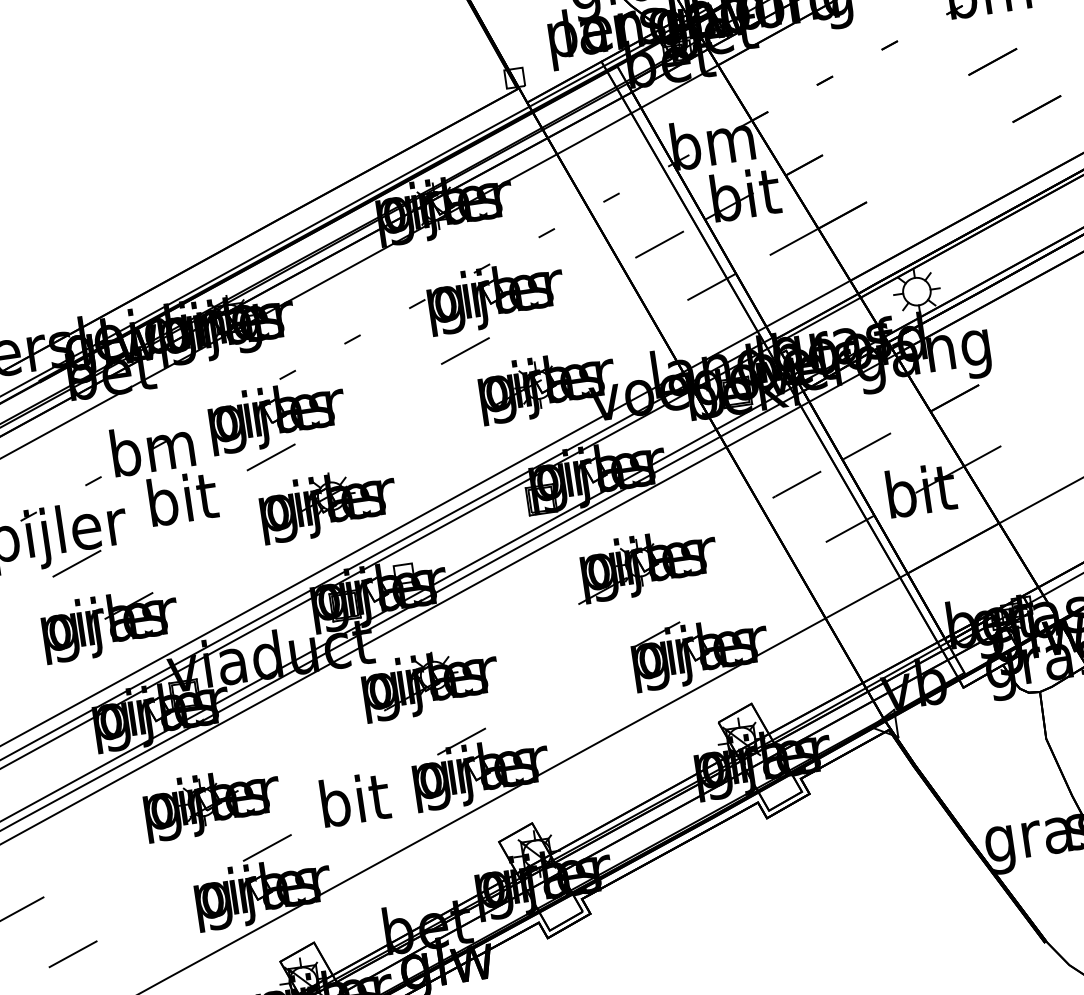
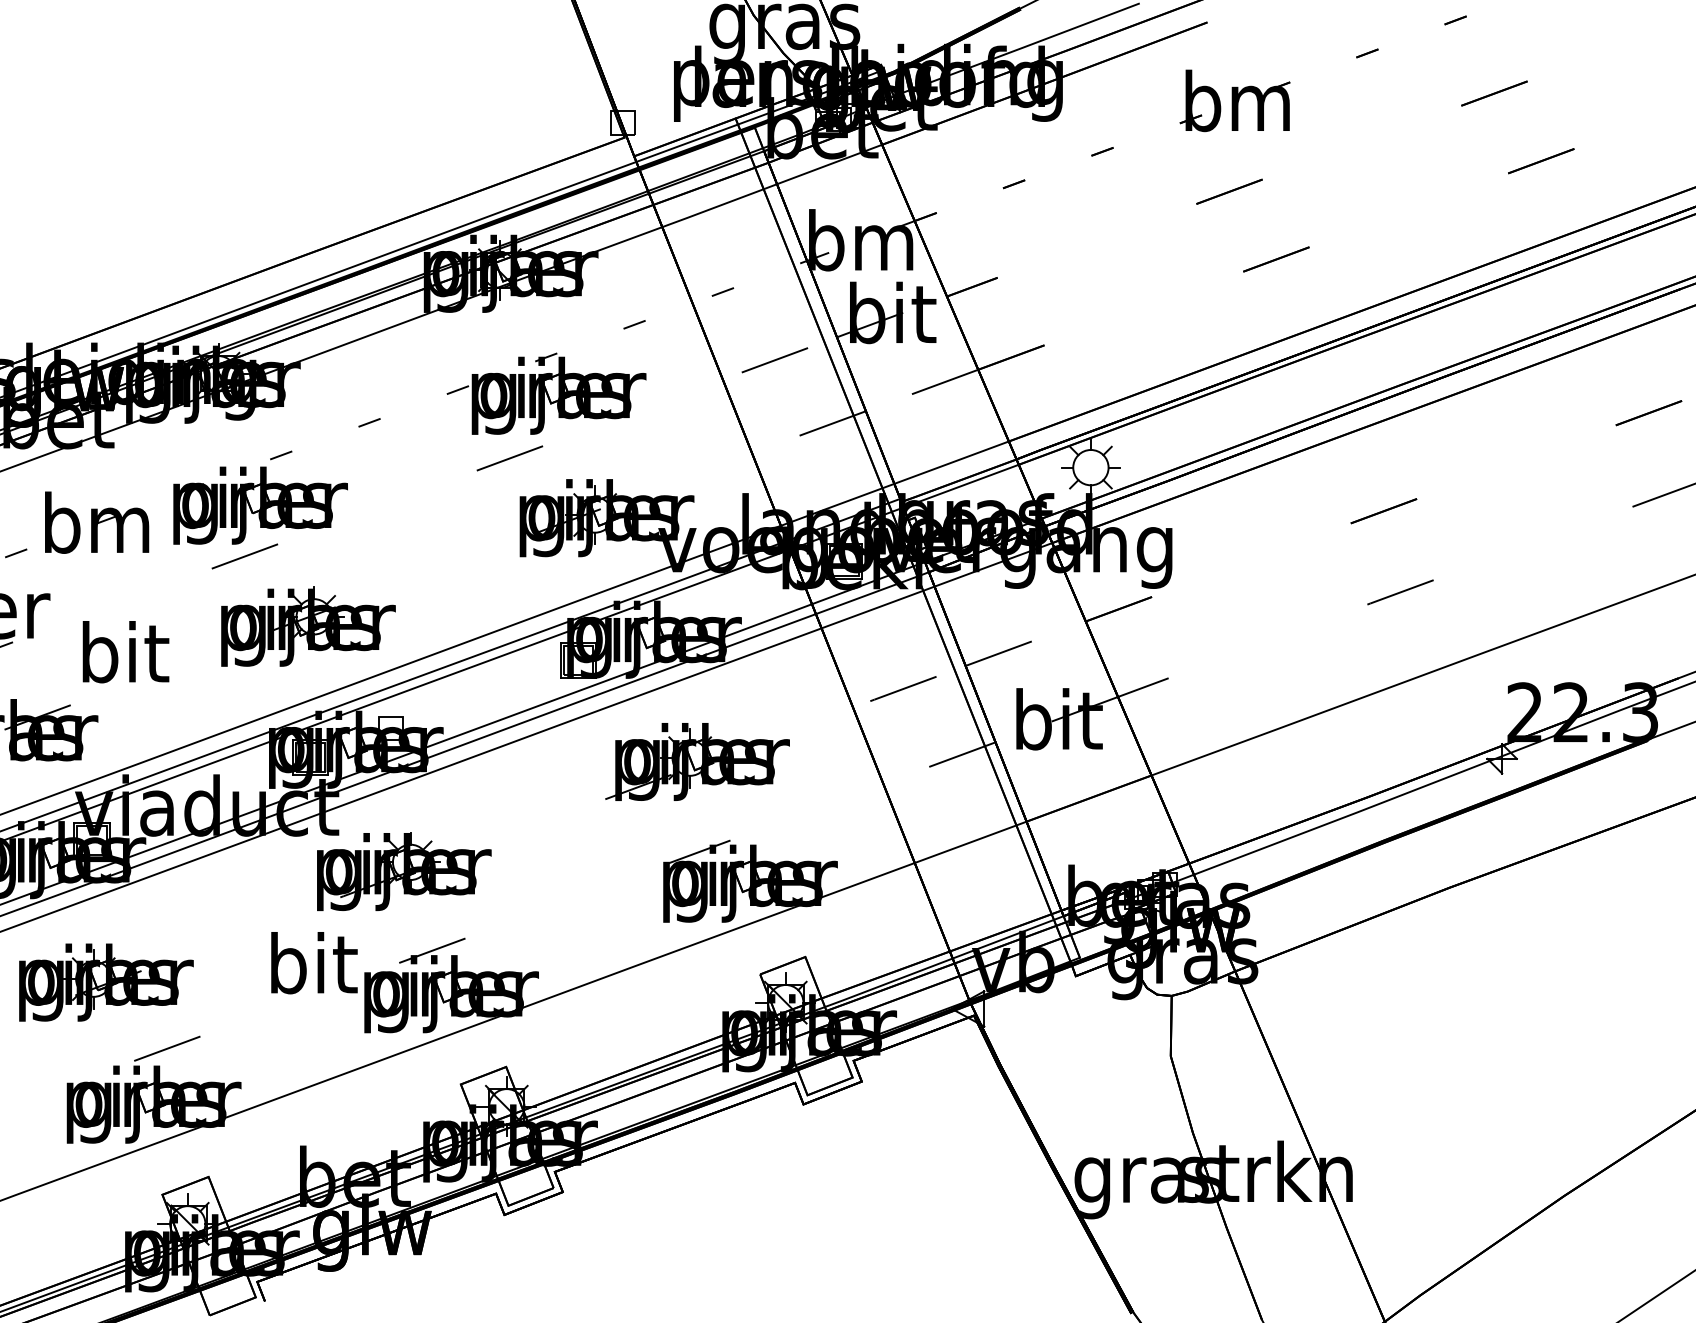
text: (182, 499) -> (125, 652), moved
text: (355, 799) -> (314, 963), moved

